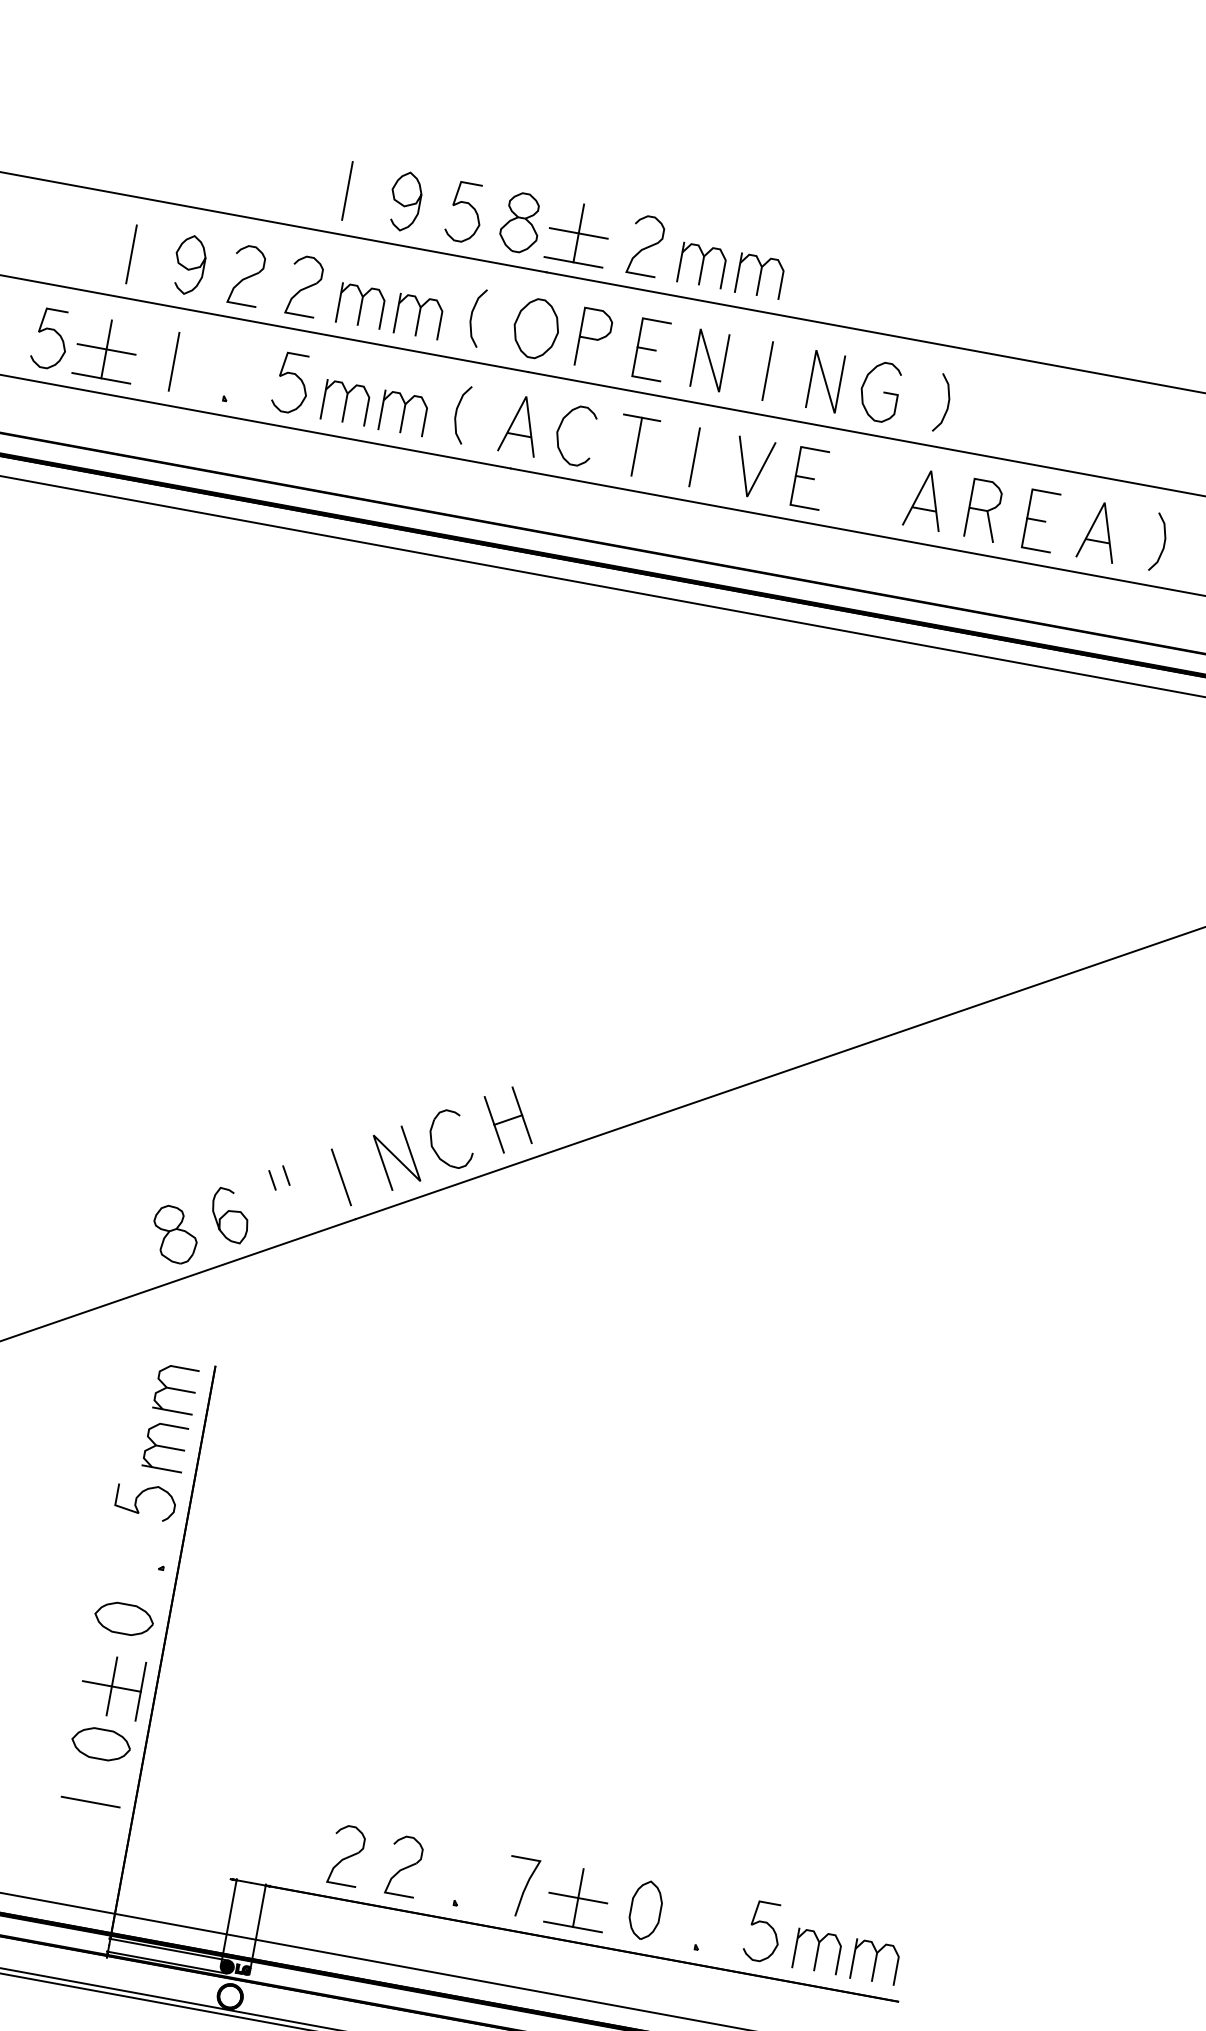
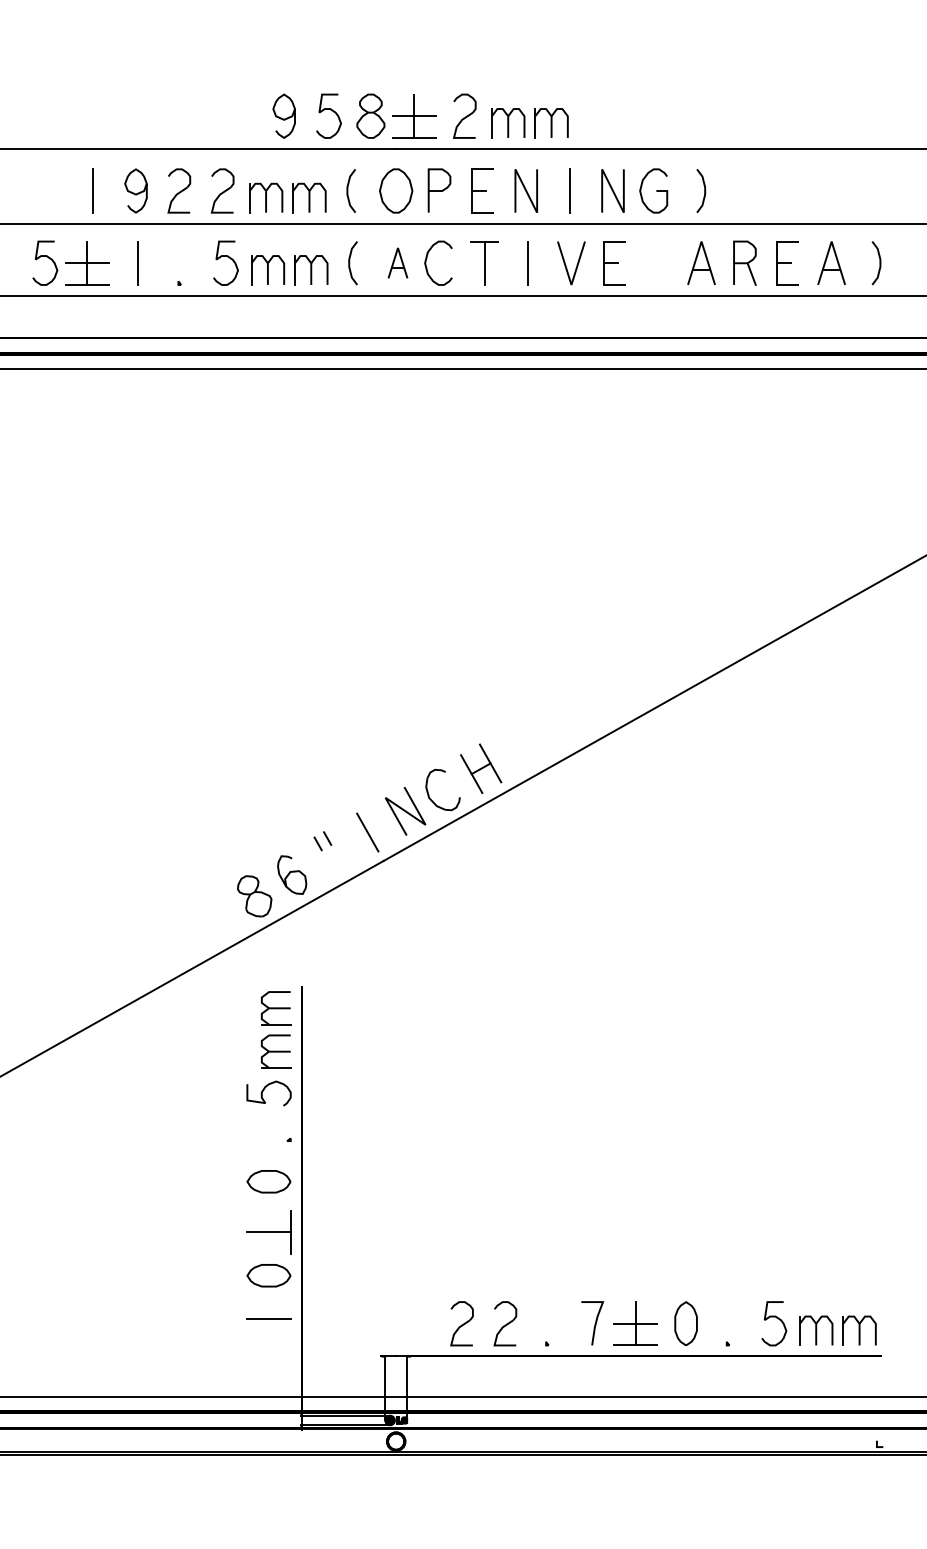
line: (347, 189) -> (240, 115), removed
part: (520, 424) -> (397, 262), size x0.7
line: (112, 1686) -> (269, 1232), removed

